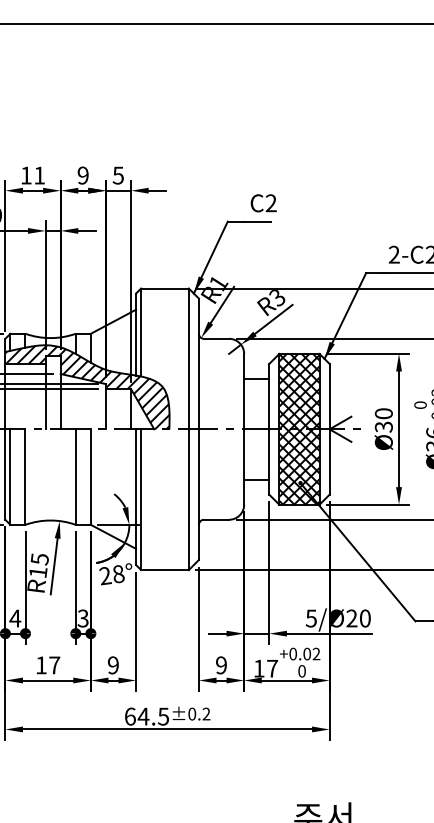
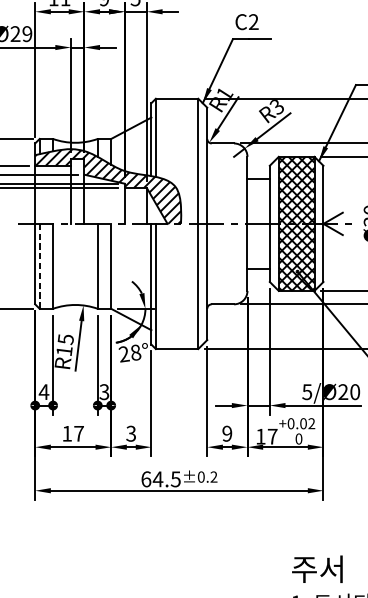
text: (263, 203) -> (246, 22), moved
line: (10, 477) -> (39, 266), solid -> dashed
text: (112, 665) -> (130, 433), 9 -> 3

